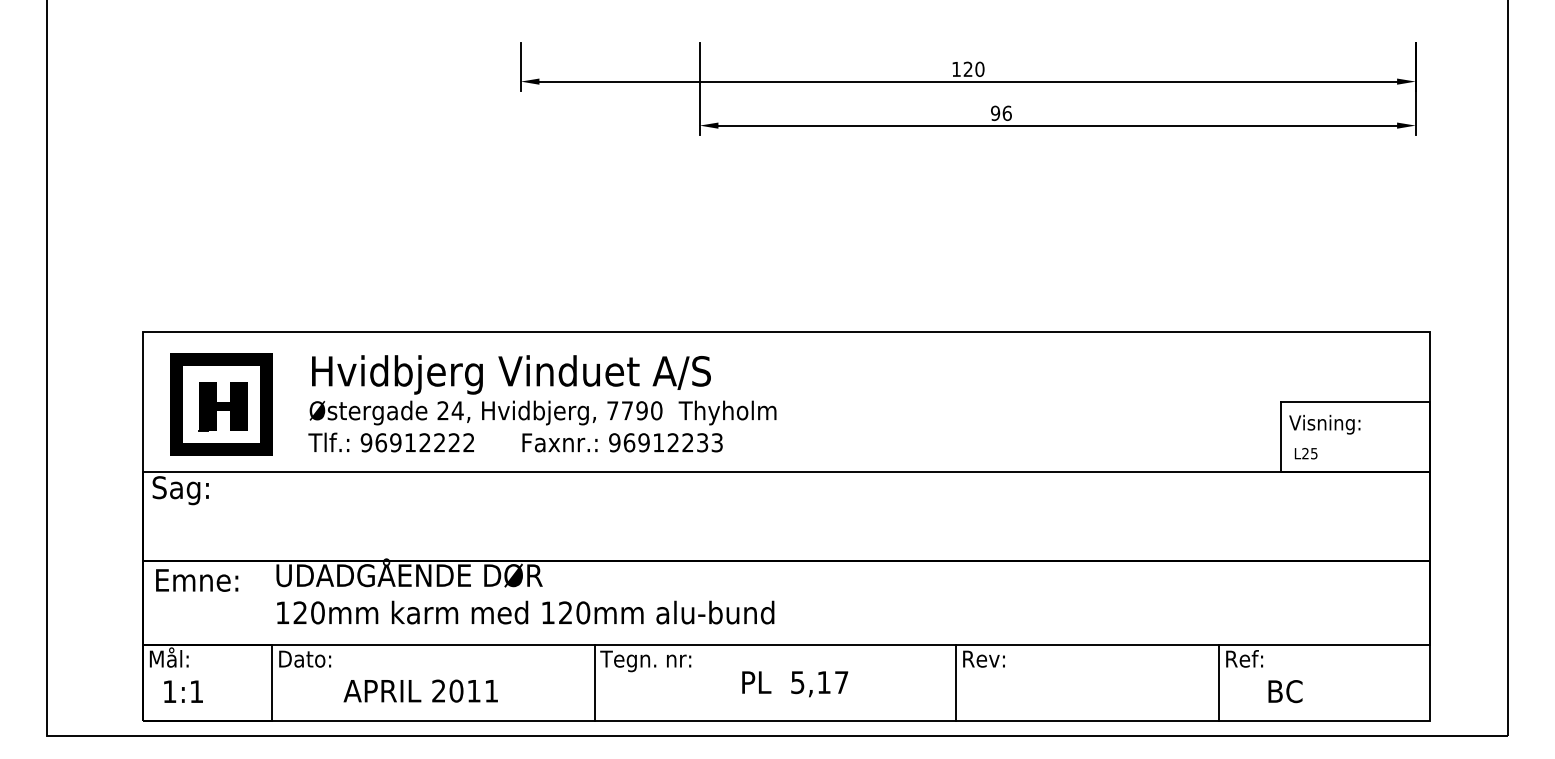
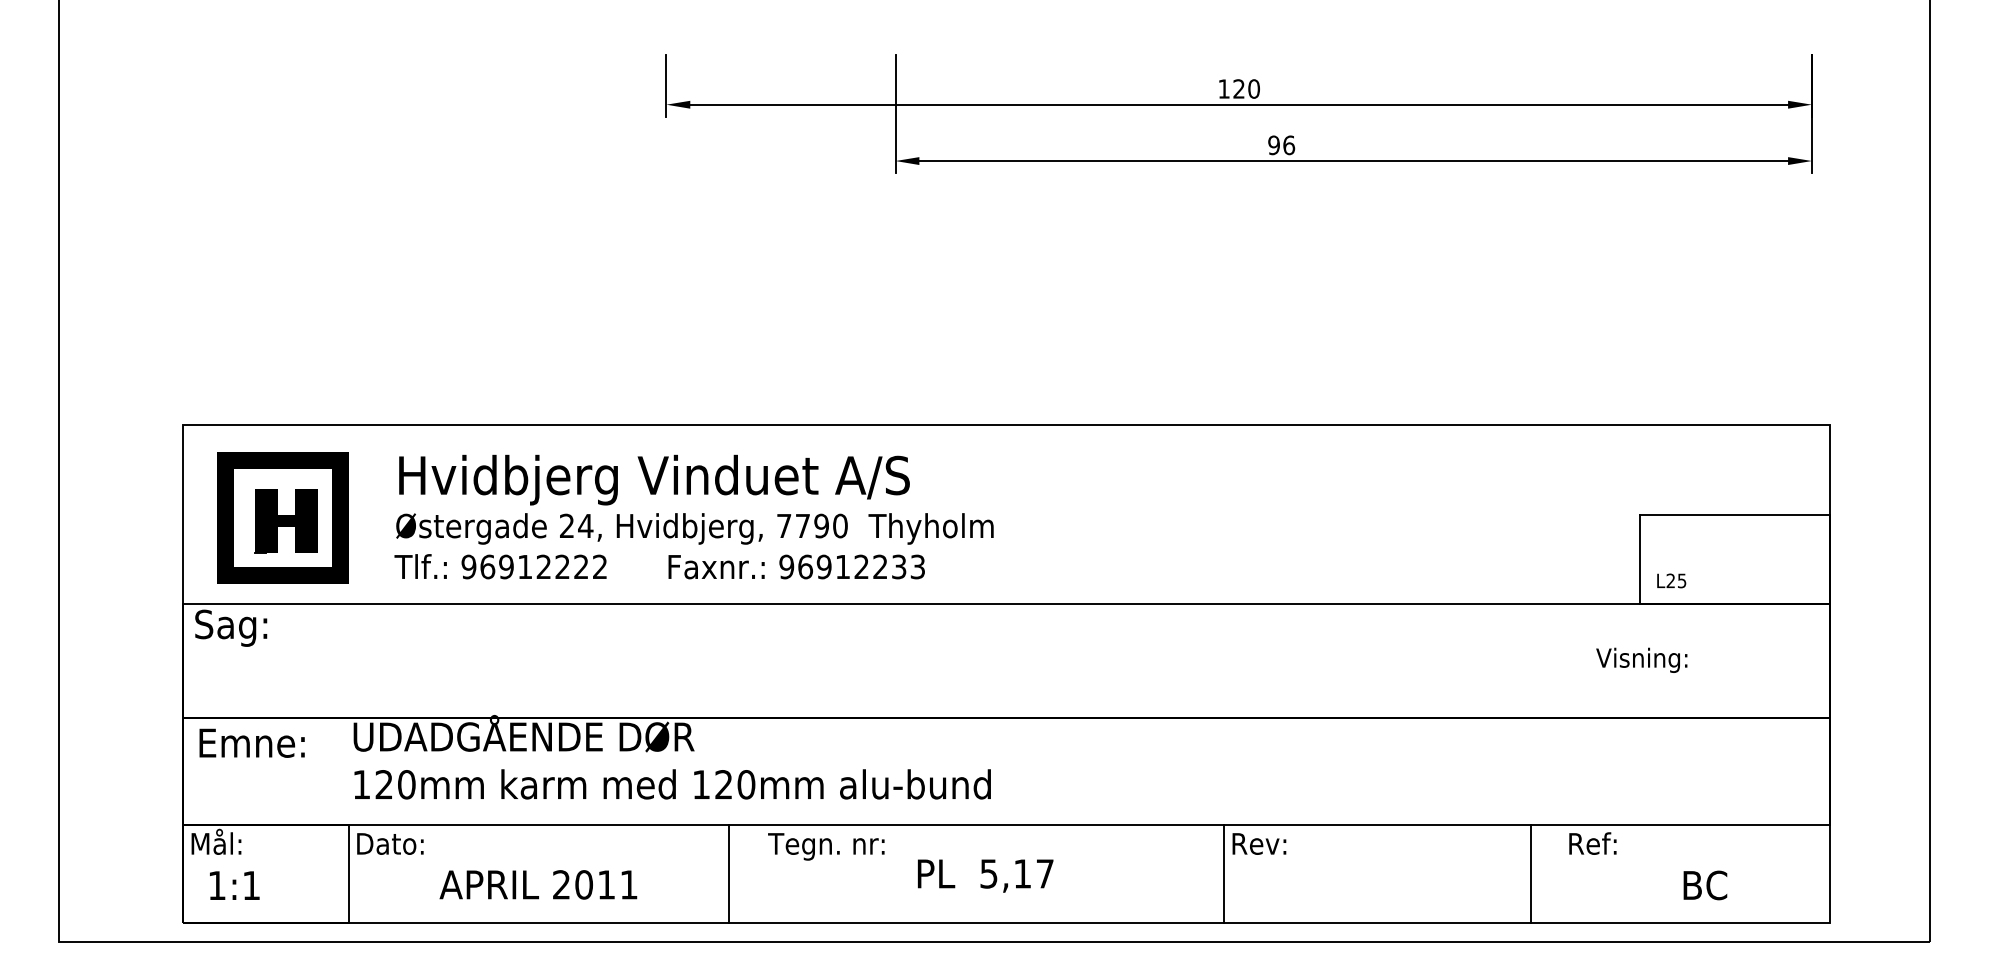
text: (1324, 424) -> (1641, 660), moved
line: (595, 682) -> (728, 873), moved
line: (1219, 682) -> (1531, 873), moved
text: (795, 684) -> (986, 876), moved
text: (1285, 691) -> (1705, 885), moved

